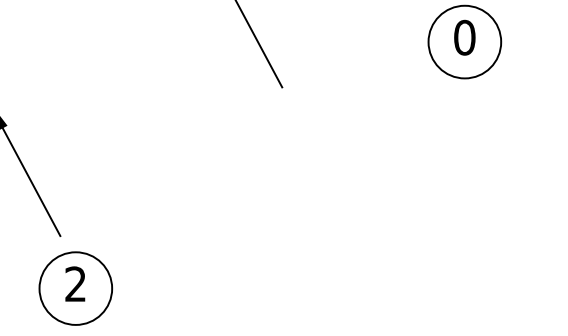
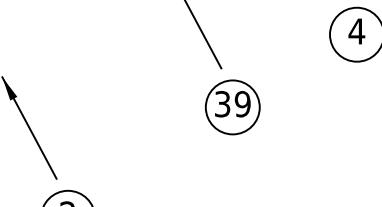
text: (464, 37) -> (356, 31), 0 -> 4
part: (297, 139) -> (232, 107), added

